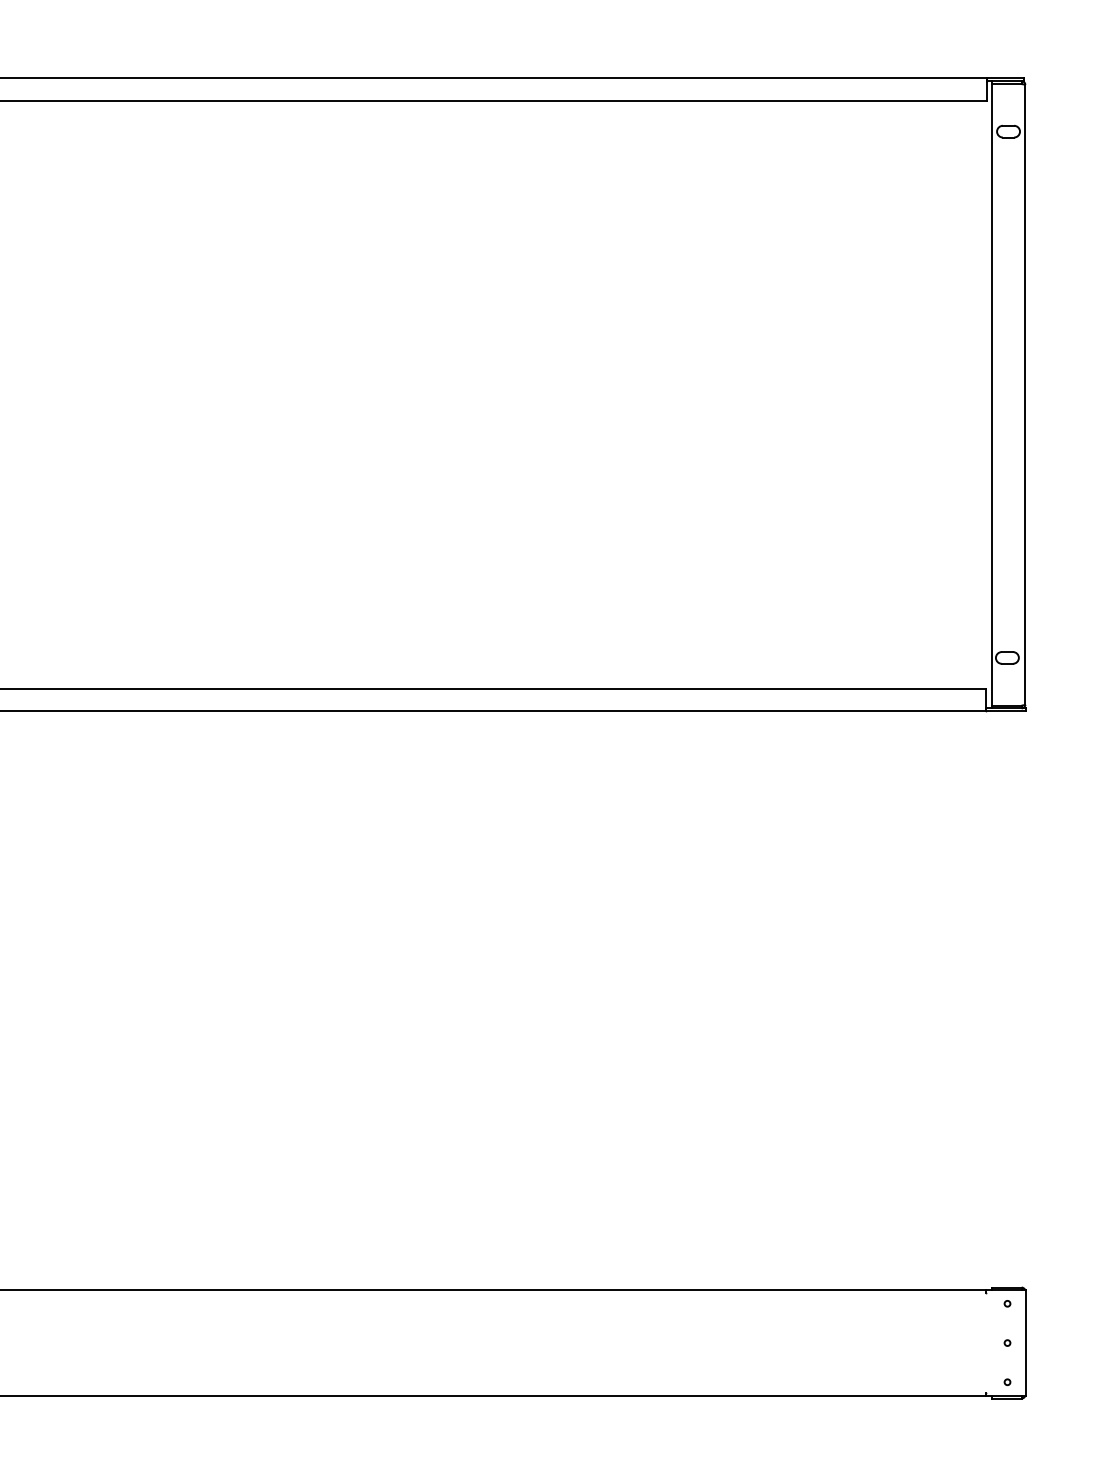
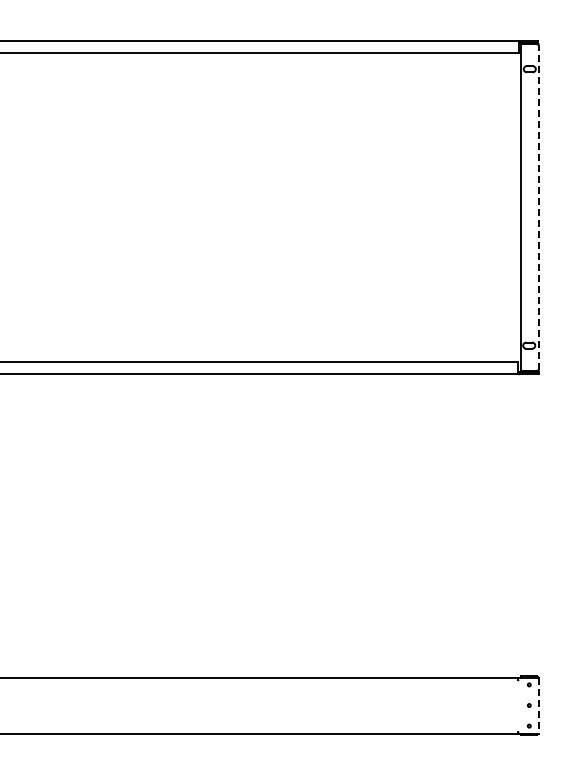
line: (1025, 394) -> (538, 207), solid -> dashed
line: (1026, 1342) -> (539, 705), solid -> dashed

